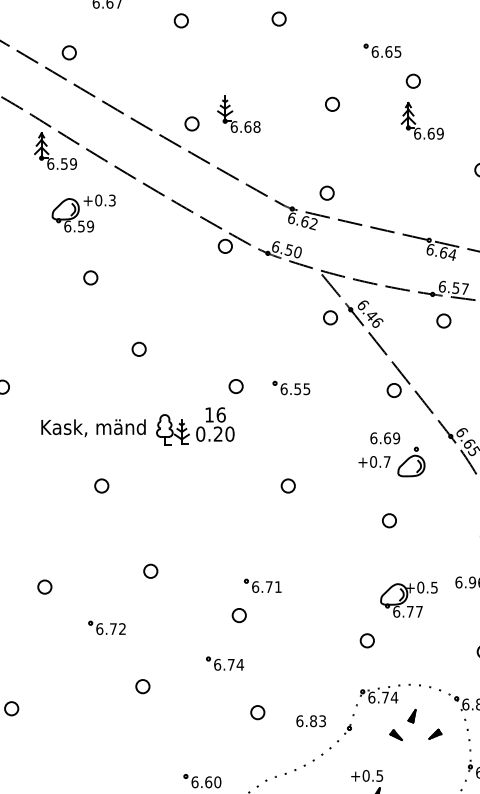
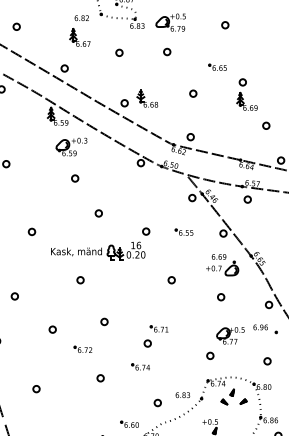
part: (420, 105) -> (246, 94), moved
part: (289, 386) -> (183, 231), moved
part: (257, 711) -> (157, 402), moved

